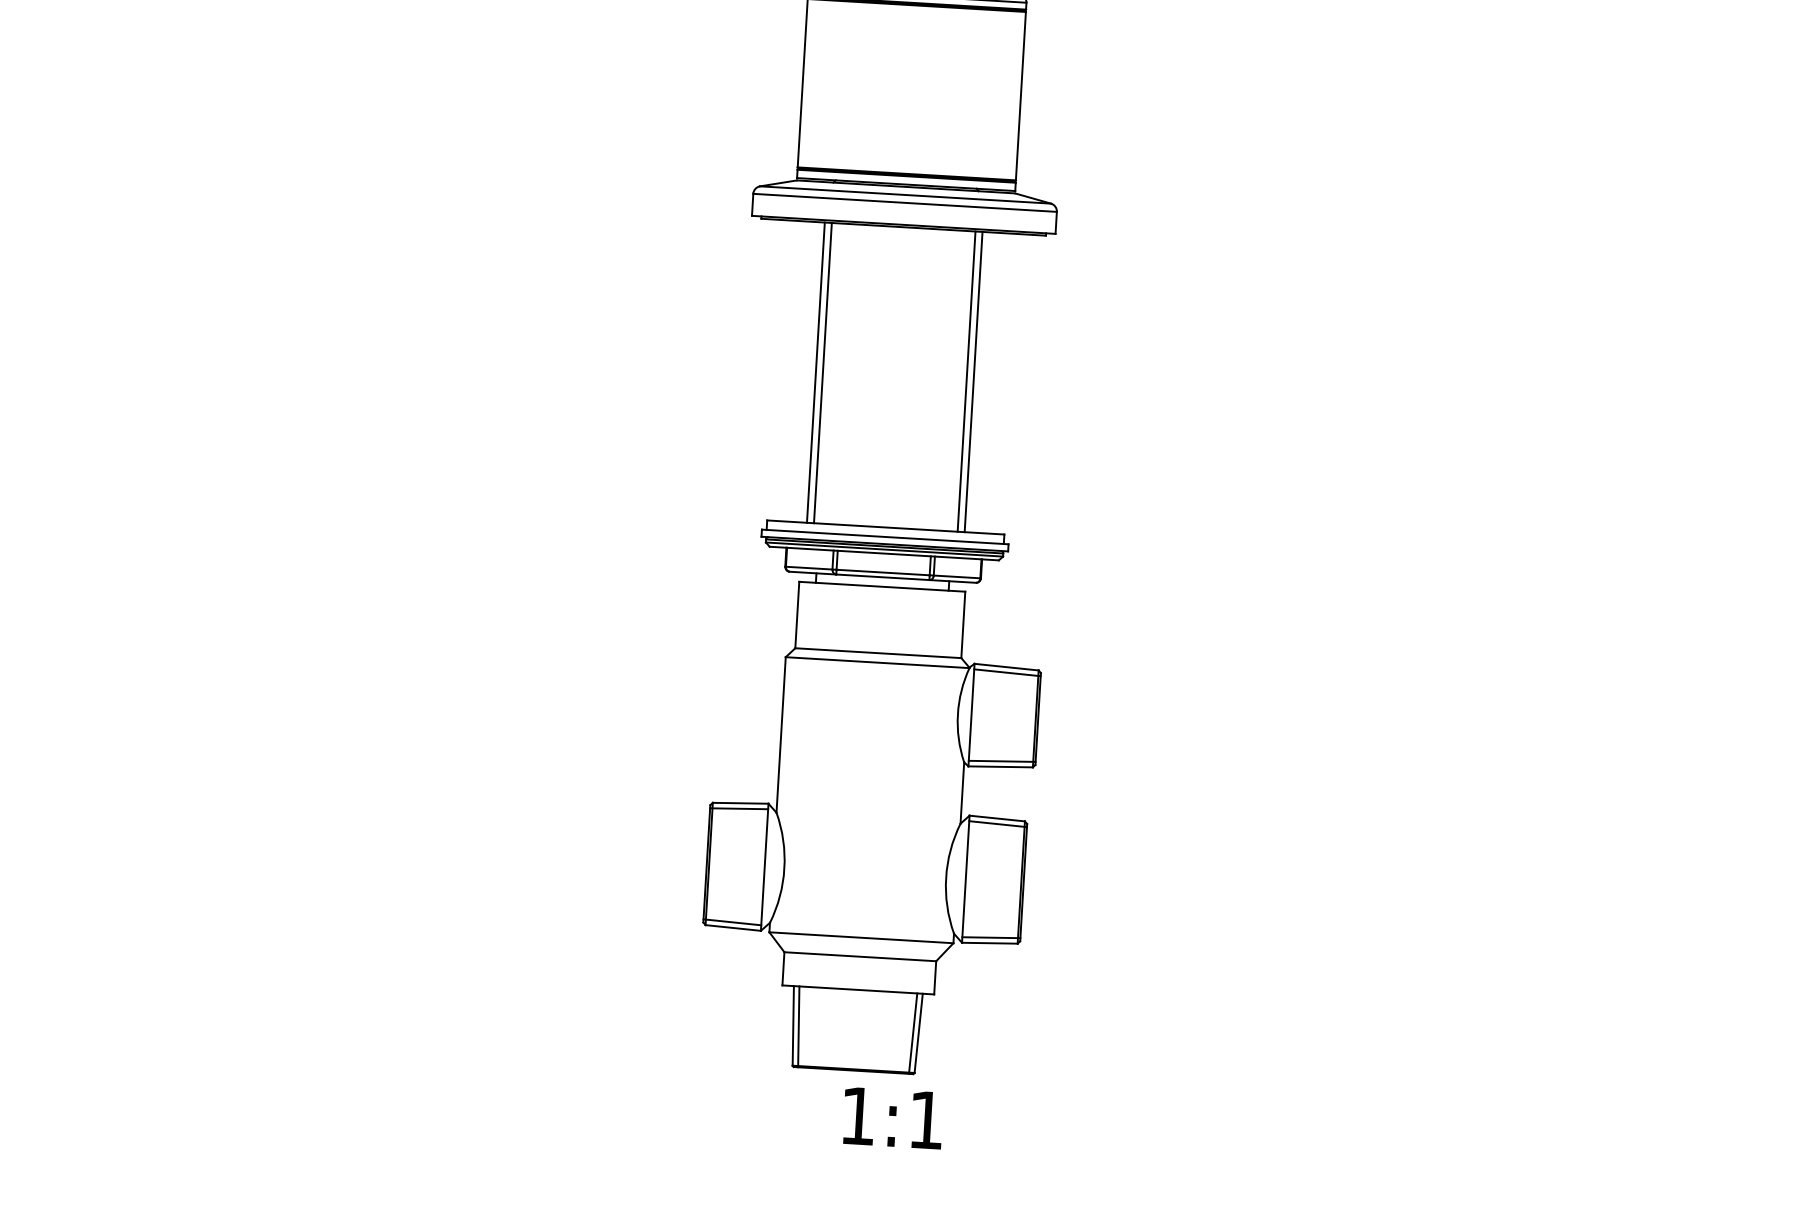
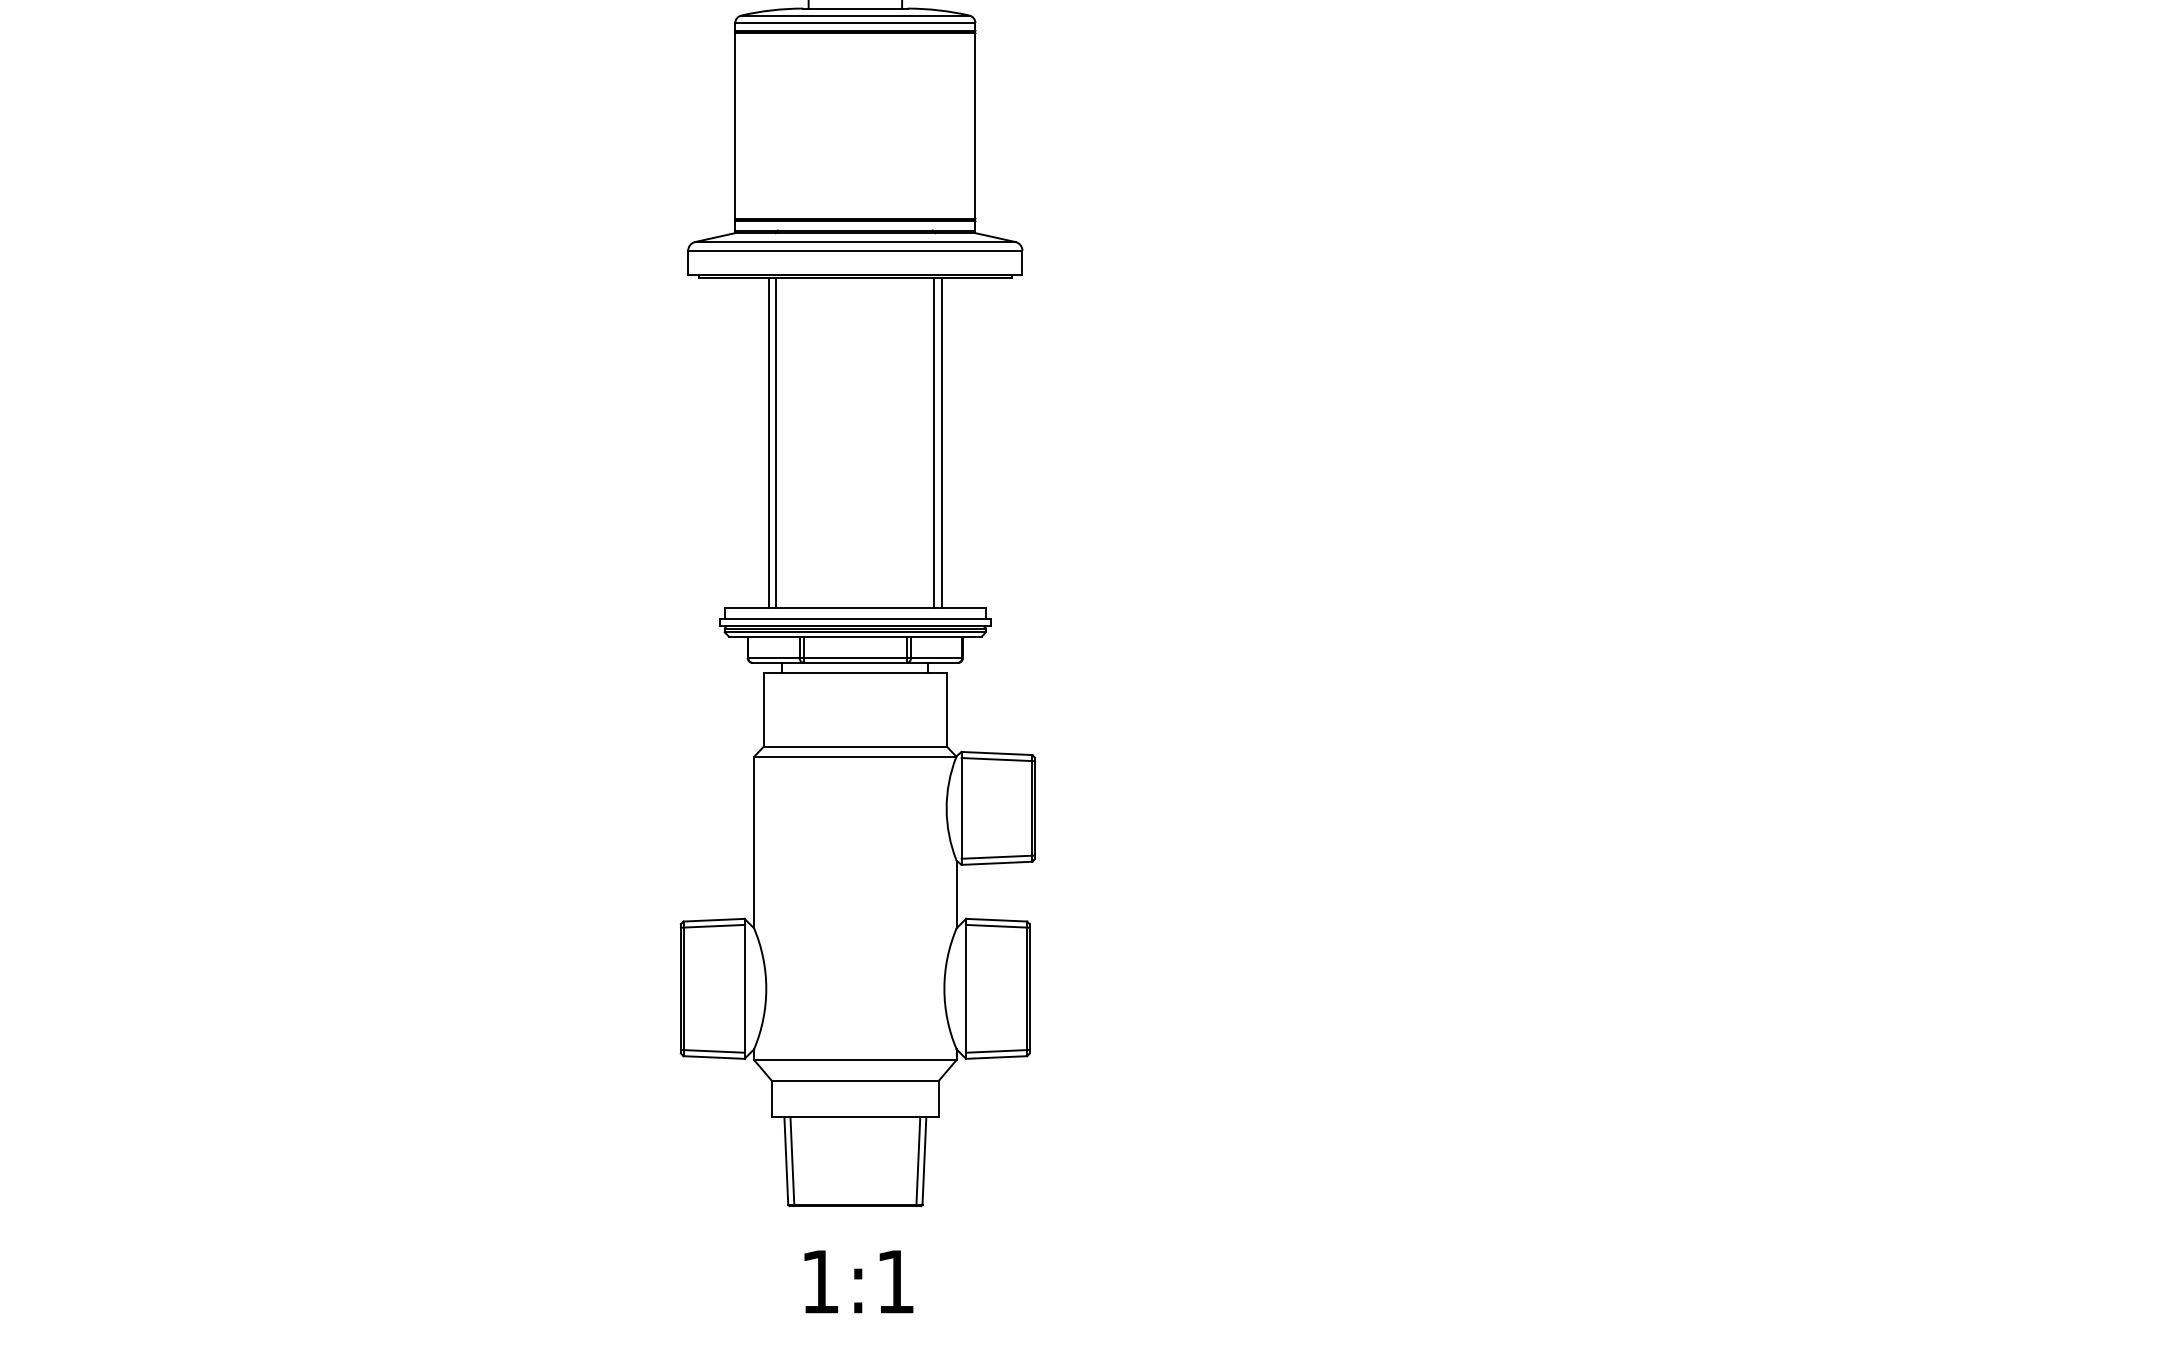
text: (892, 1117) -> (858, 1281), moved

